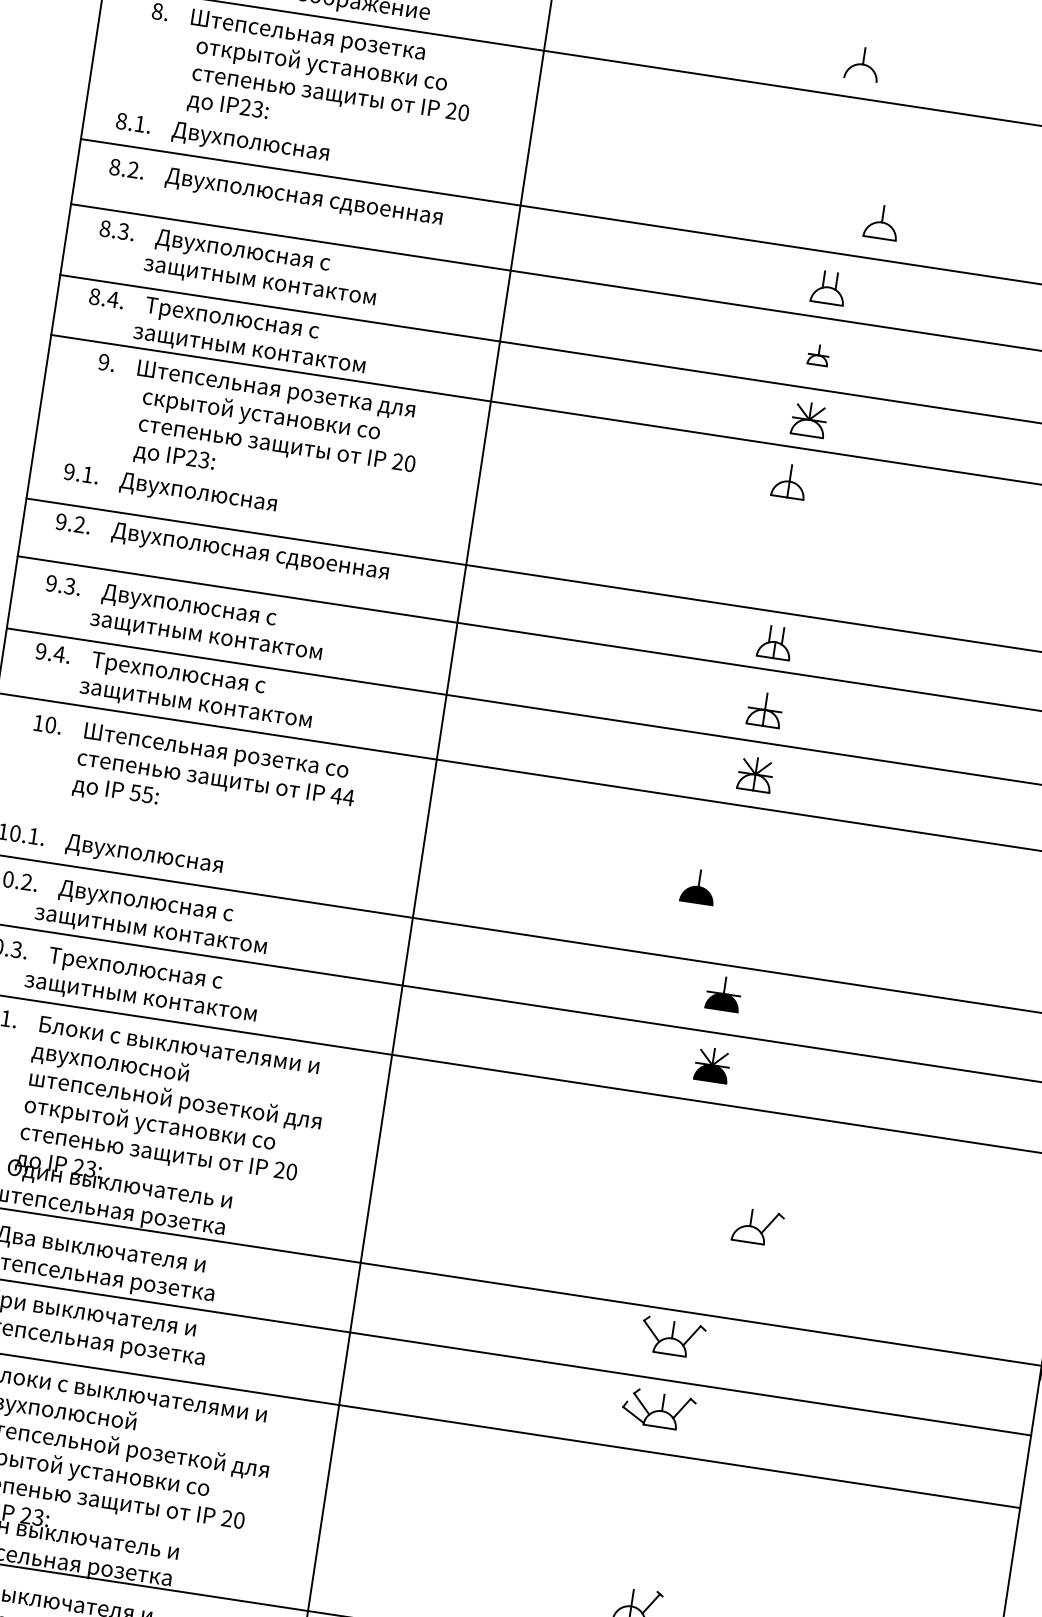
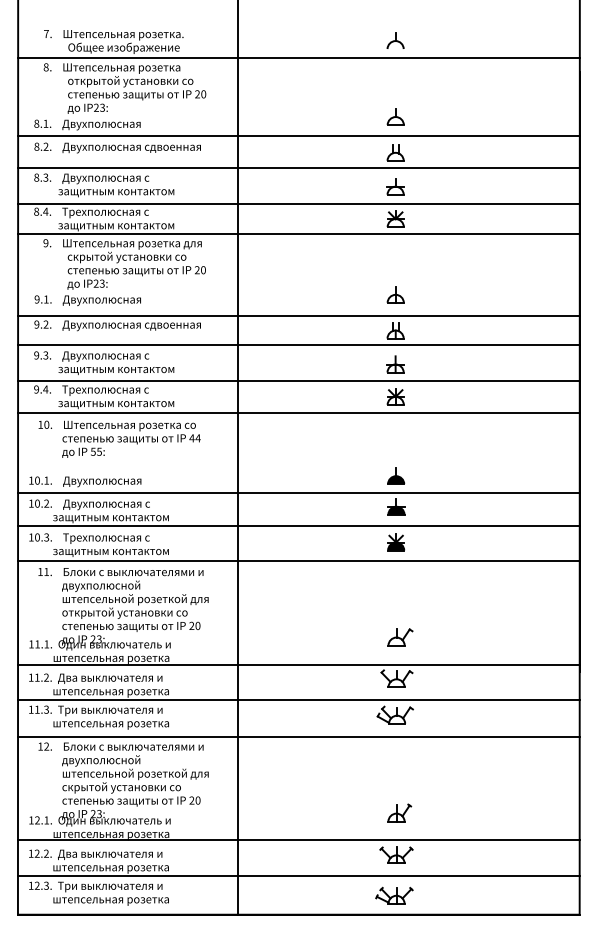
part: (881, 221) -> (395, 116), moved
part: (818, 354) -> (395, 186), size x1.67
part: (789, 480) -> (395, 294), moved
part: (699, 885) -> (396, 475), moved
part: (758, 1227) -> (400, 637), moved

